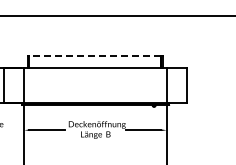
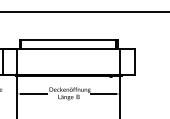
line: (95, 55) -> (68, 40), dashed -> solid

